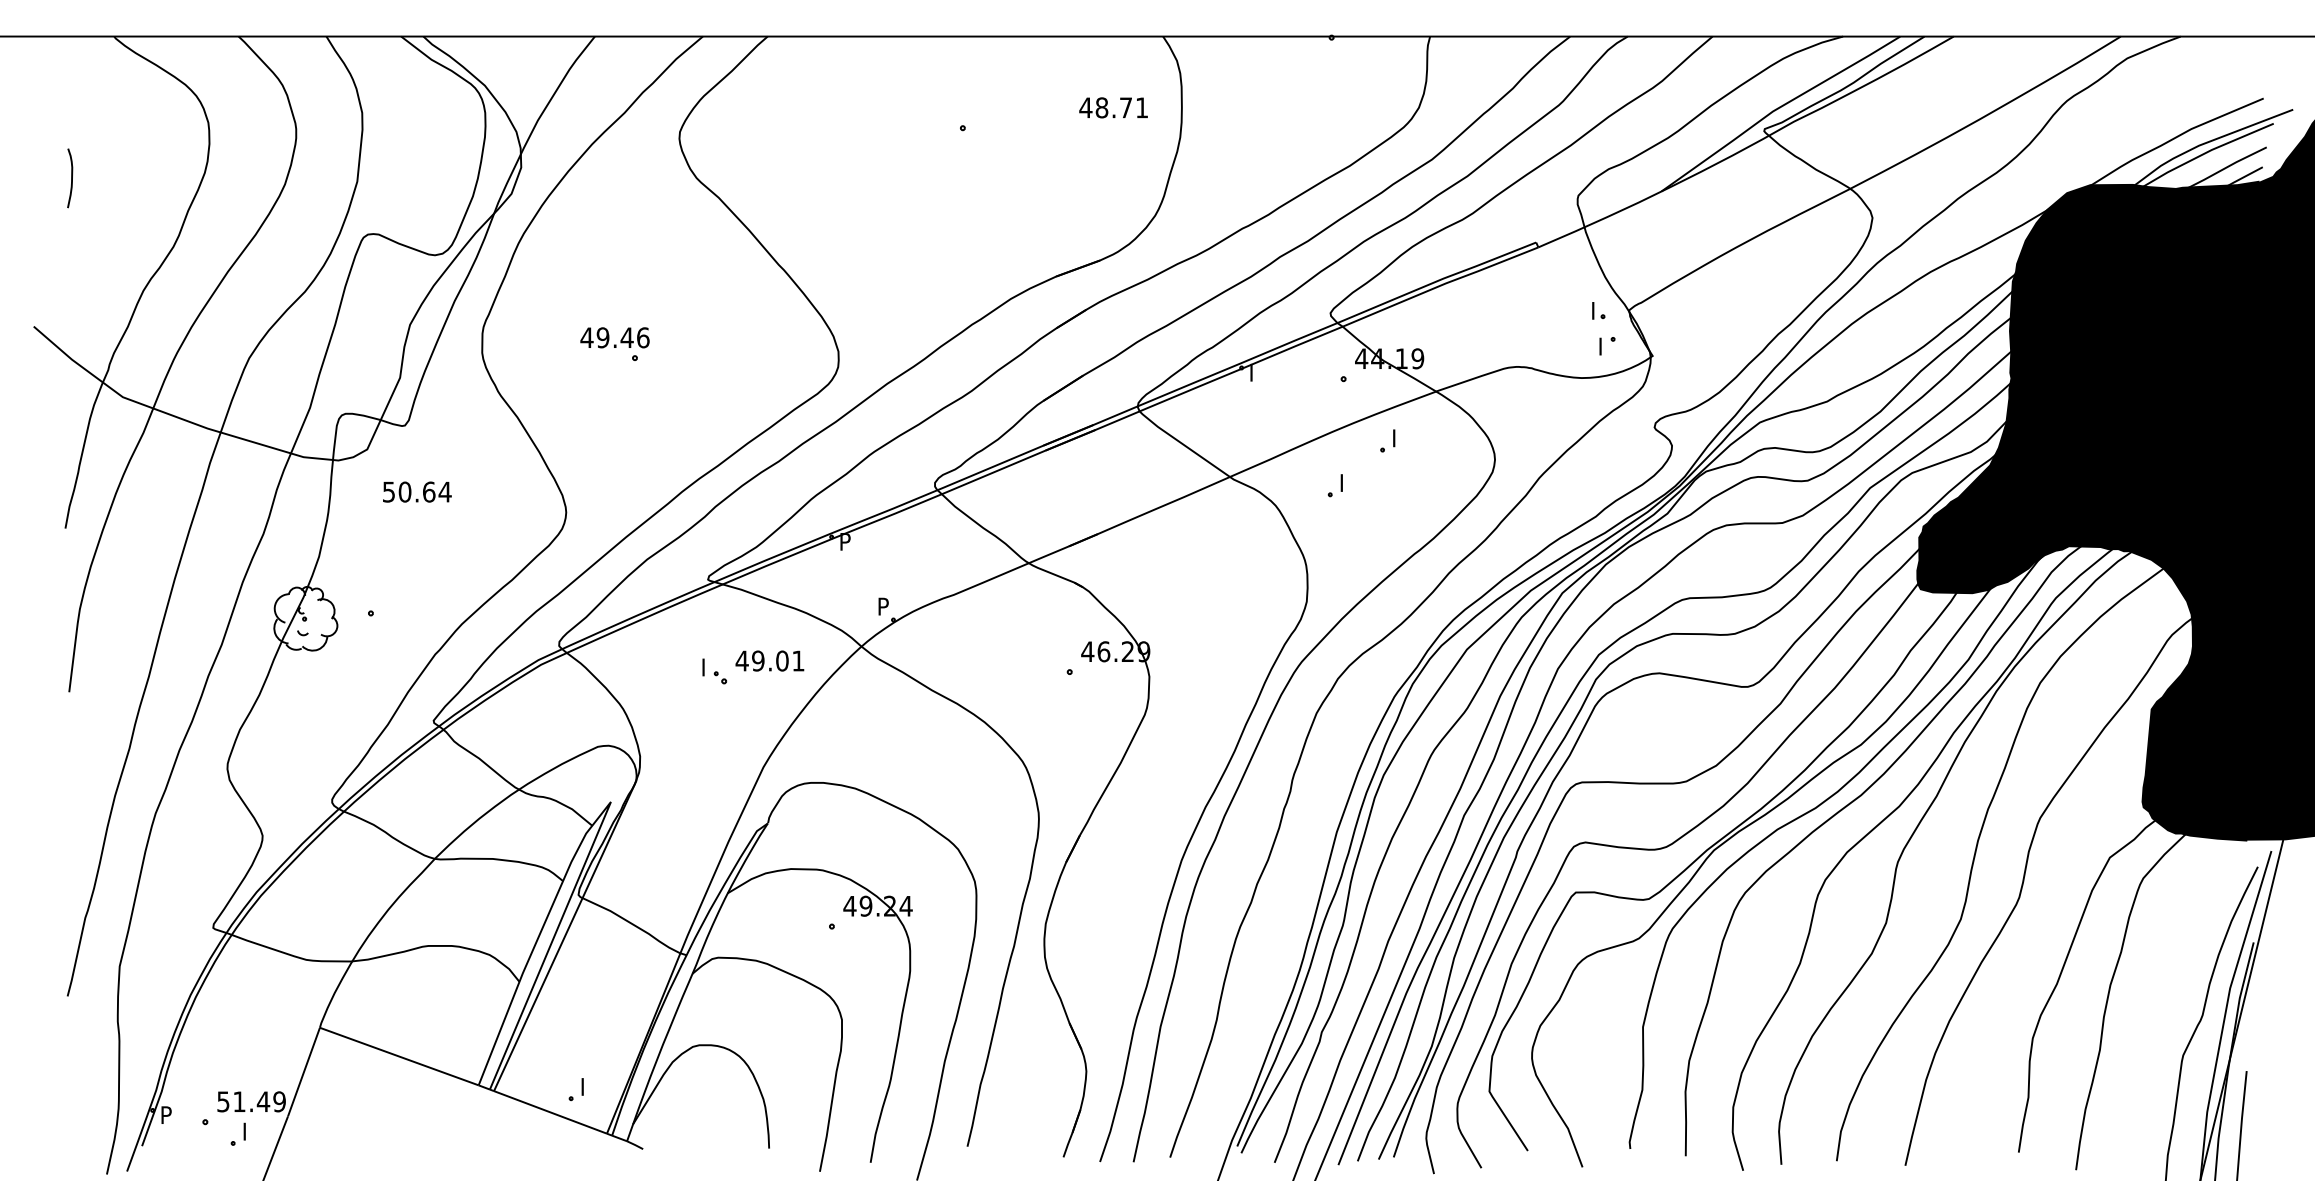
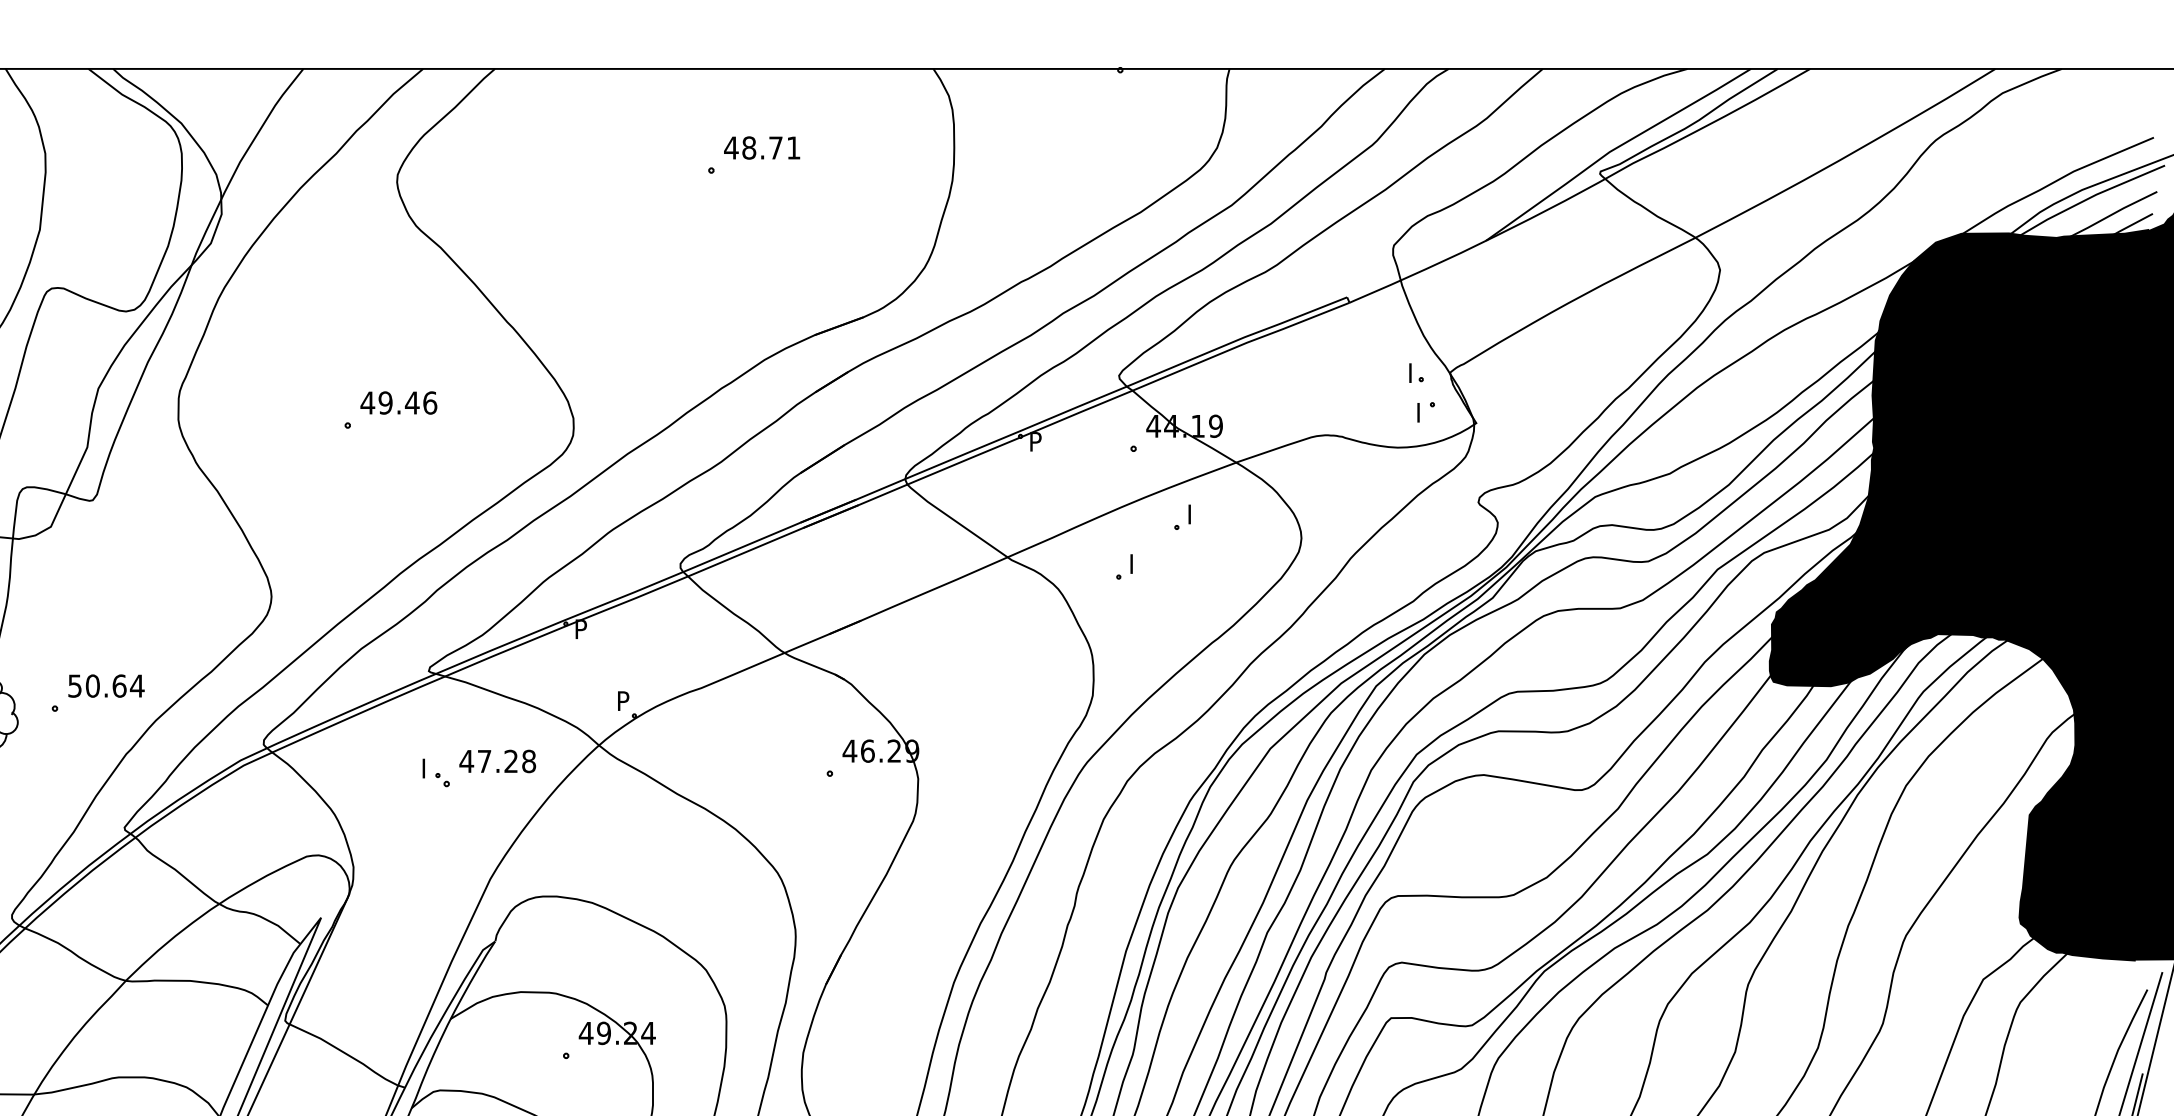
text: (1113, 107) -> (762, 147), moved
text: (614, 337) -> (398, 402), moved
text: (1256, 369) -> (1037, 438), I -> P
text: (417, 491) -> (106, 685), moved
text: (778, 660) -> (506, 760), 49.01 -> 47.28

